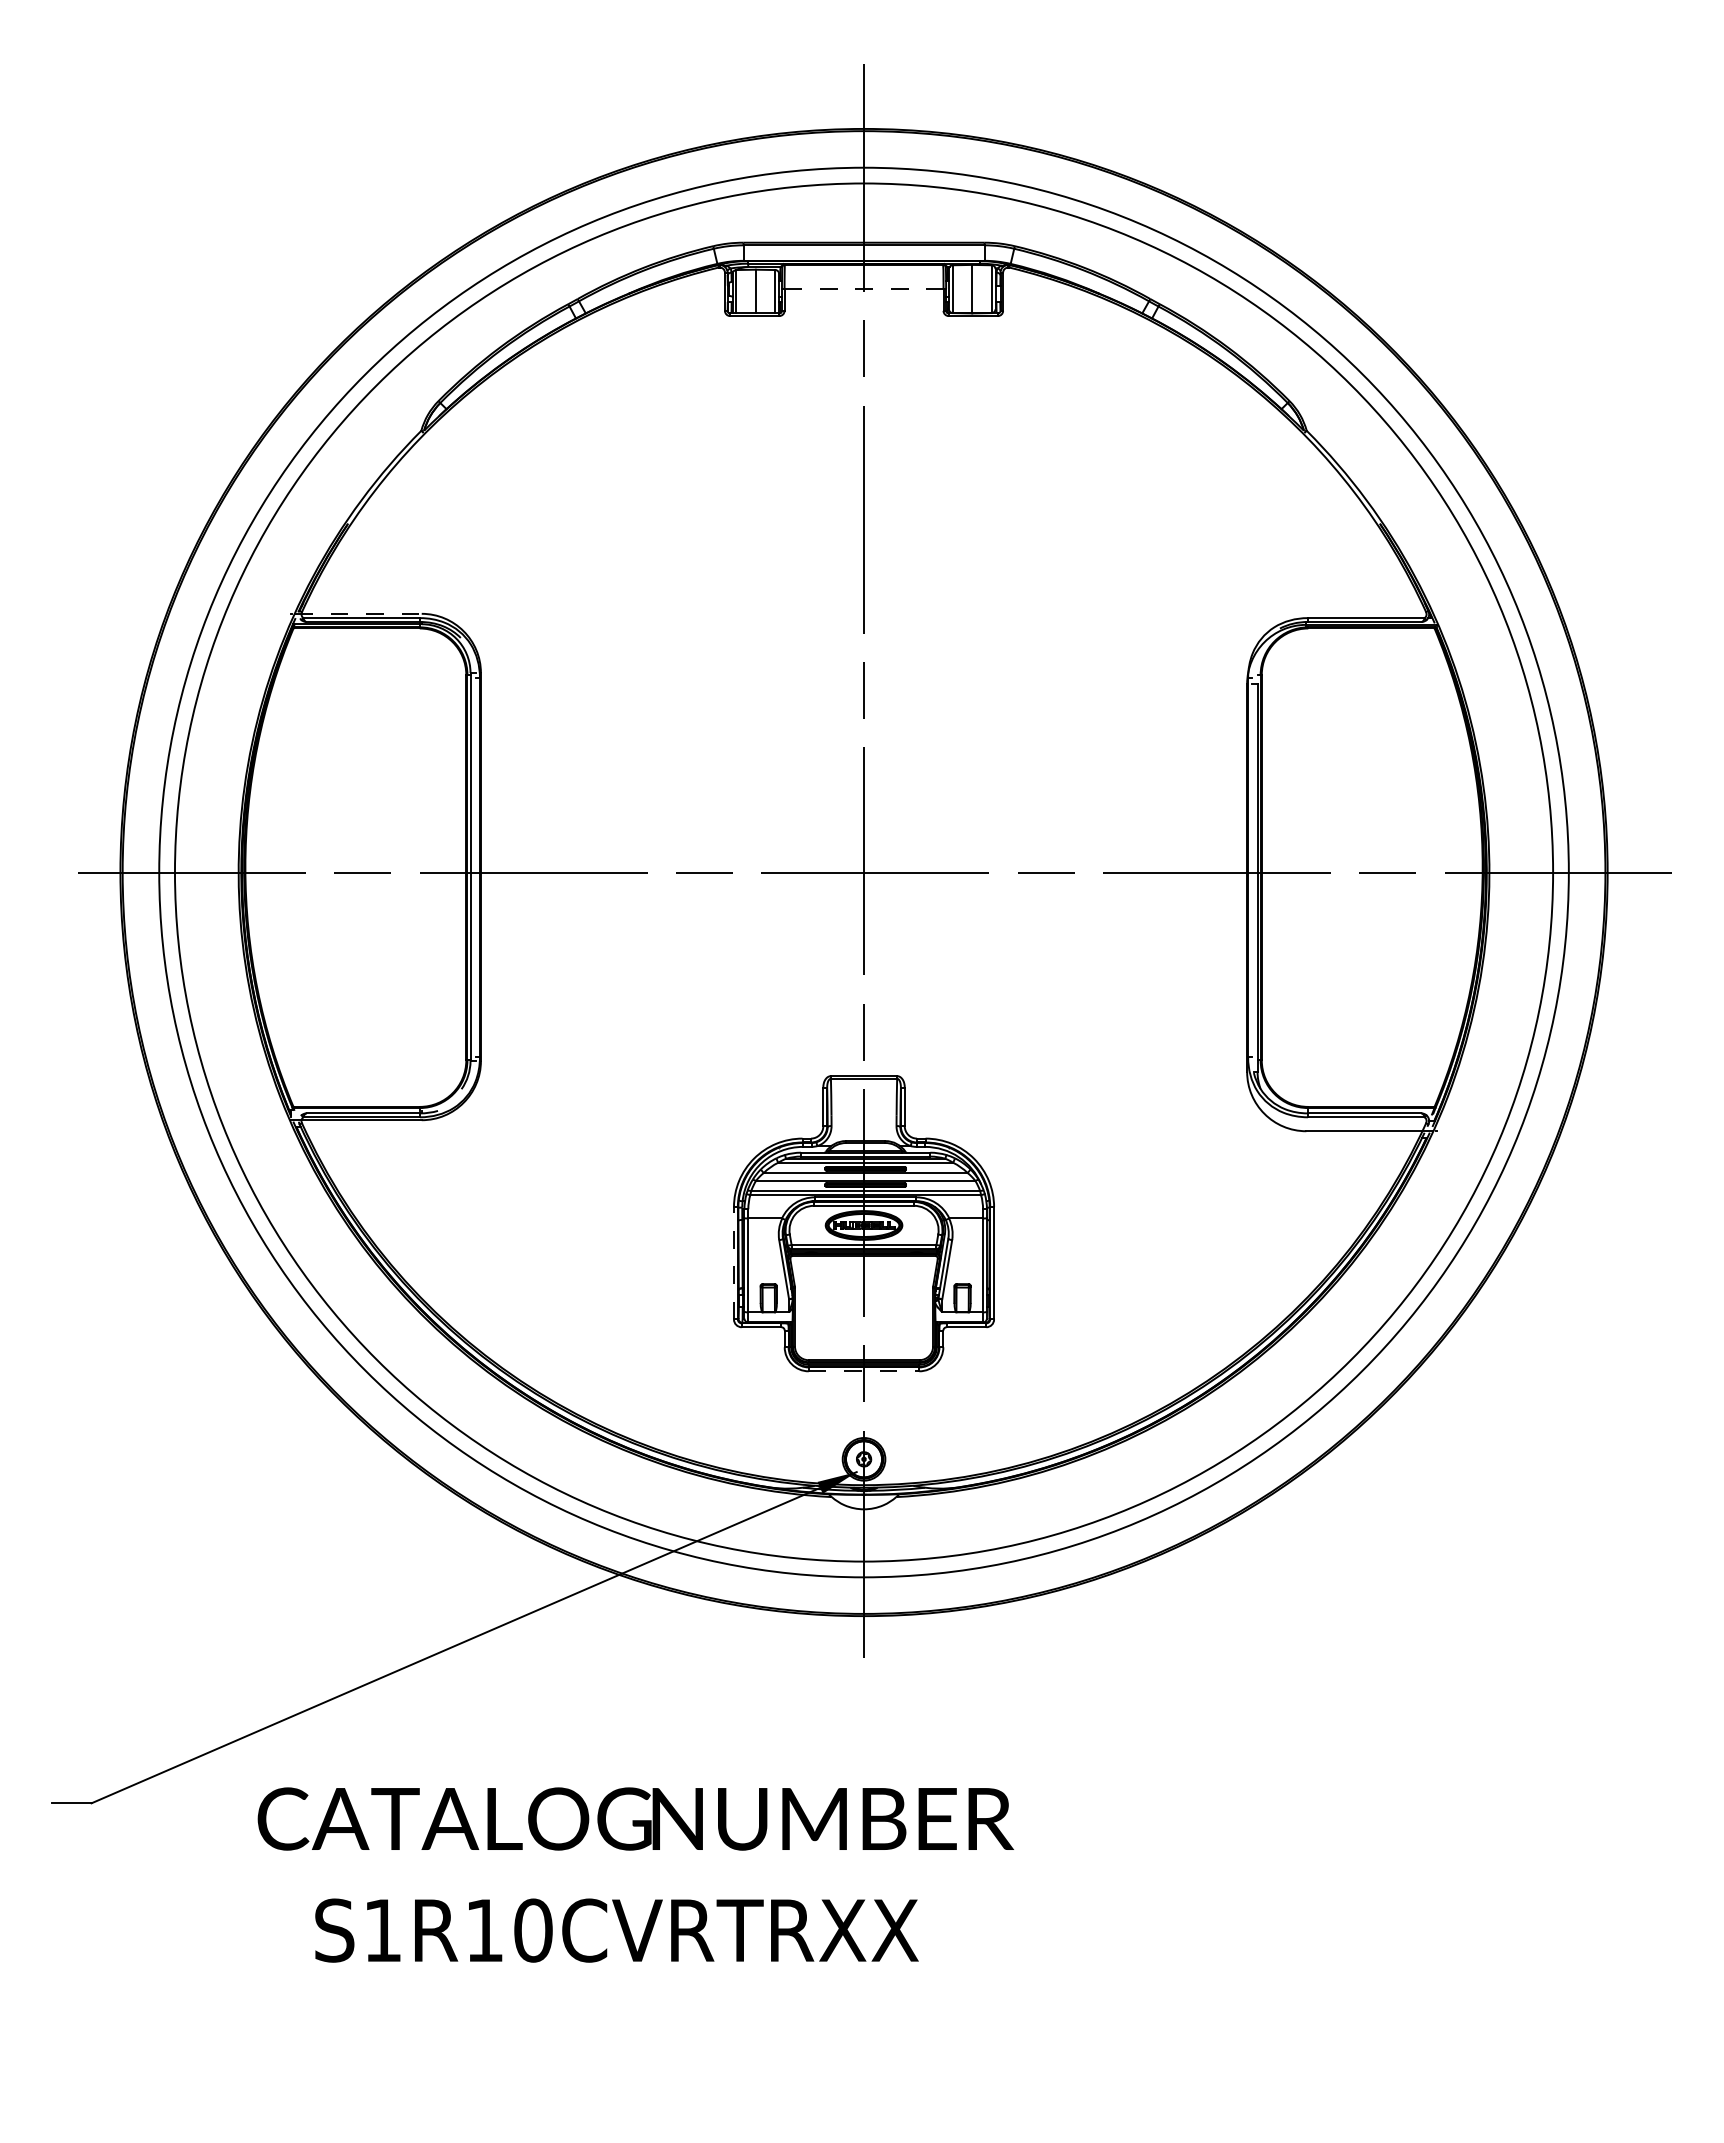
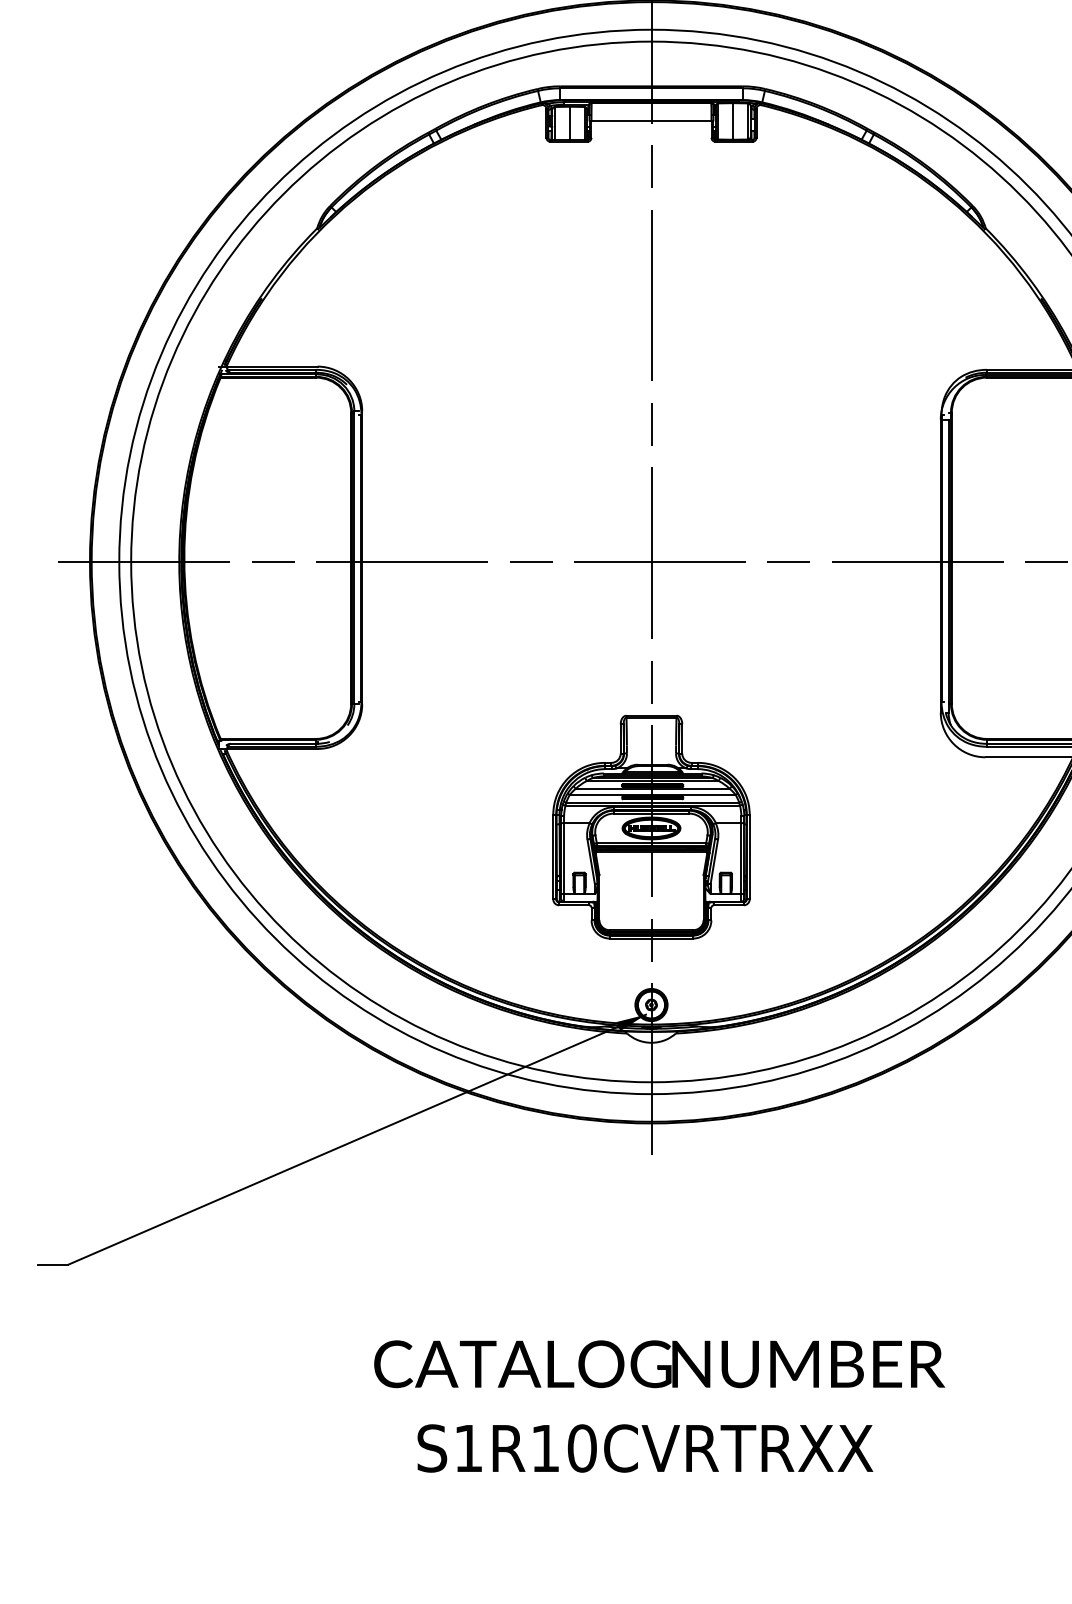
line: (864, 289) -> (651, 121), dashed -> solid
line: (359, 613) -> (270, 366), dashed -> solid
line: (733, 1262) -> (552, 856), dashed -> solid
line: (864, 1371) -> (651, 938), dashed -> solid
text: (635, 1874) -> (659, 1406), moved

